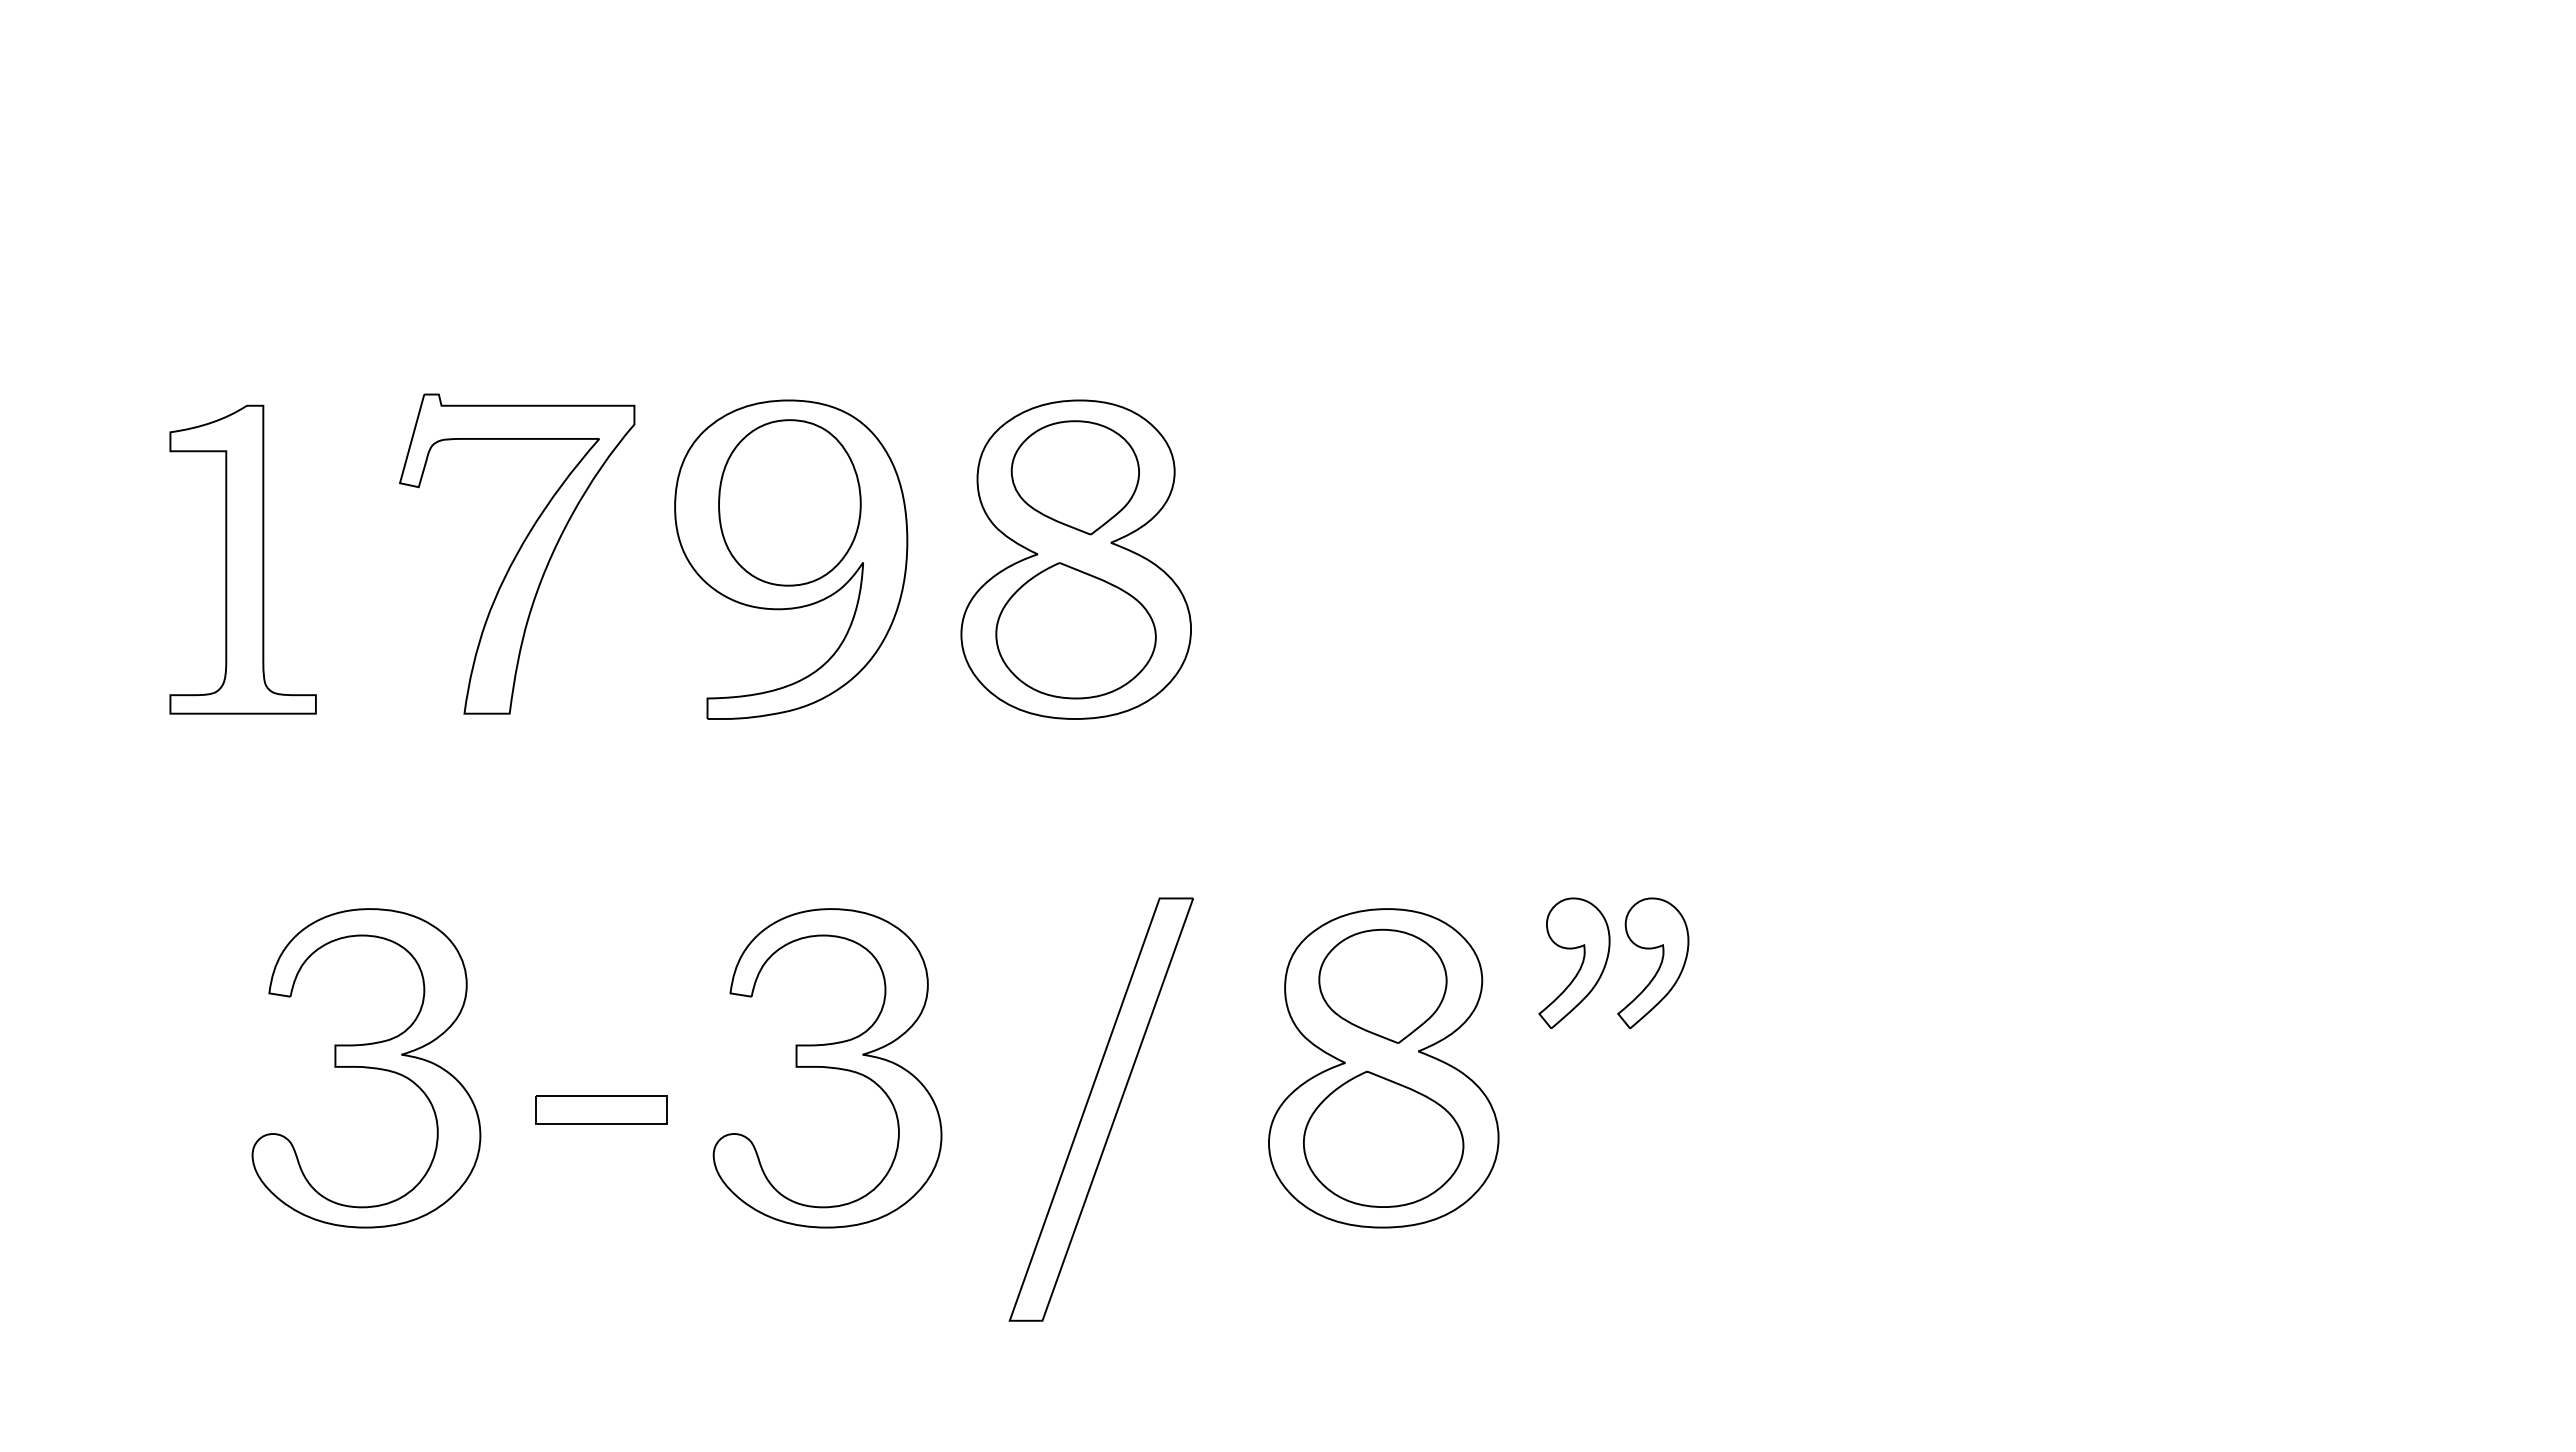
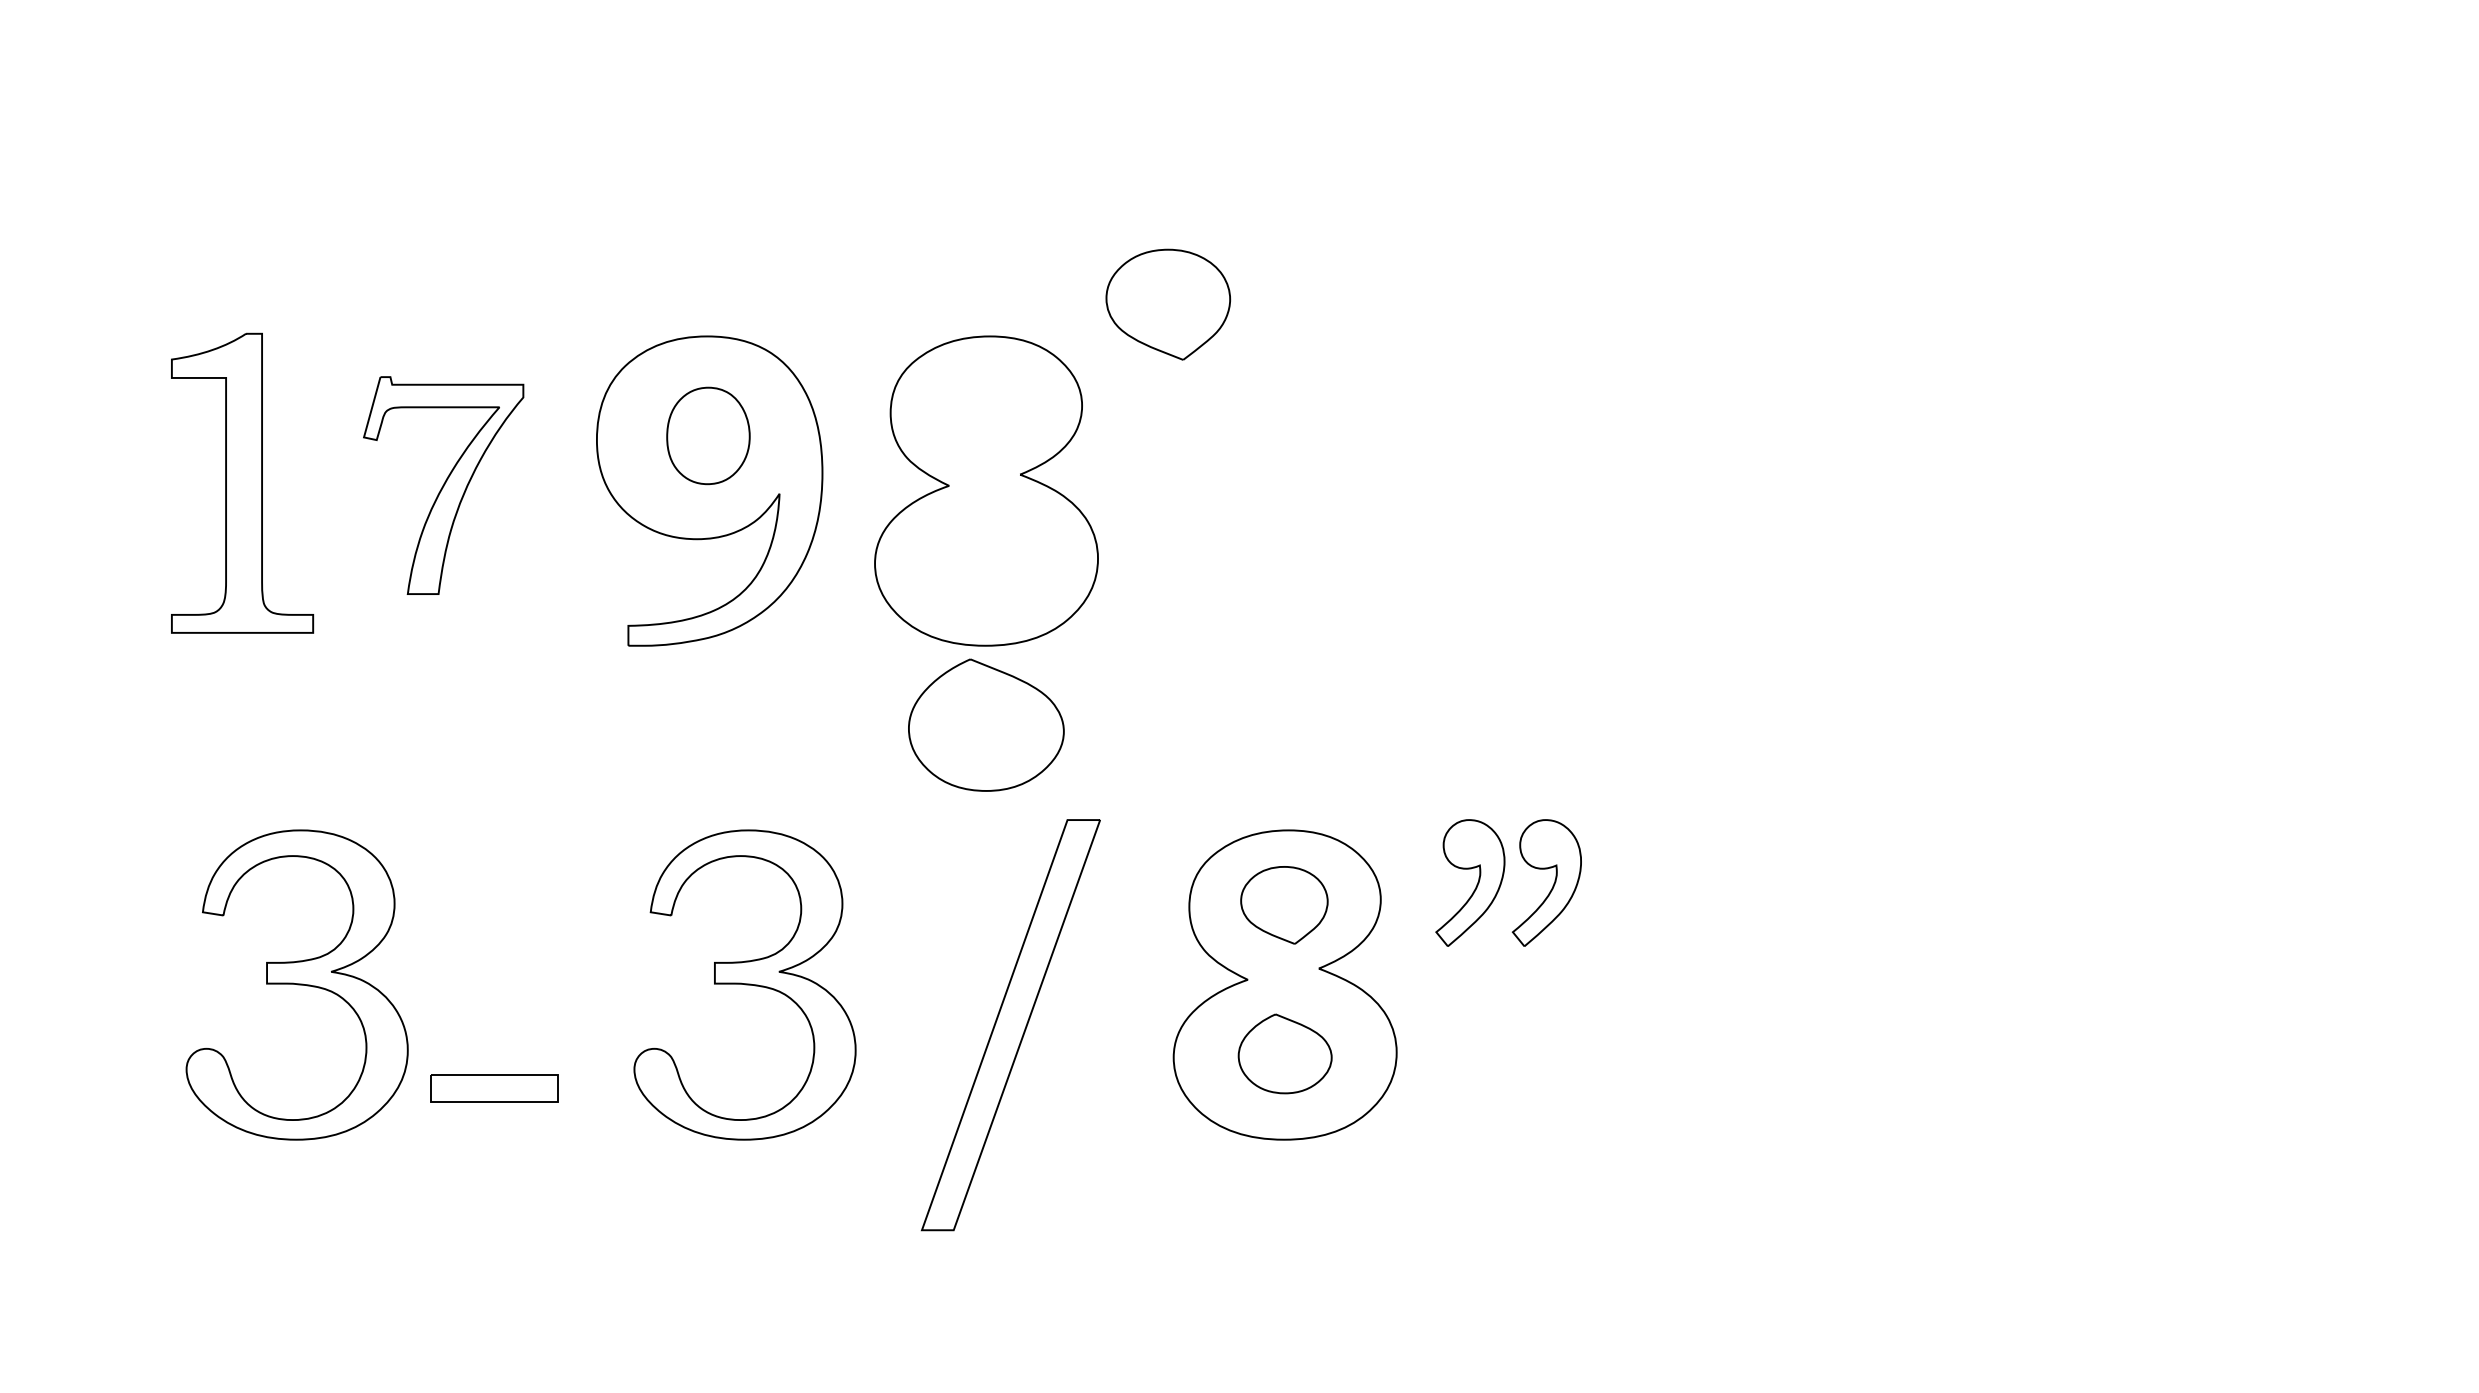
part: (1074, 477) -> (1167, 304), moved
part: (789, 502) -> (708, 435), size x0.6
part: (517, 553) -> (443, 485), size x0.7
part: (242, 559) -> (241, 483), moved
part: (1075, 630) -> (985, 724), moved
part: (1382, 985) -> (1283, 904), size x0.7
part: (601, 1109) -> (494, 1088), moved
part: (1383, 1138) -> (1284, 1053), size x0.6

